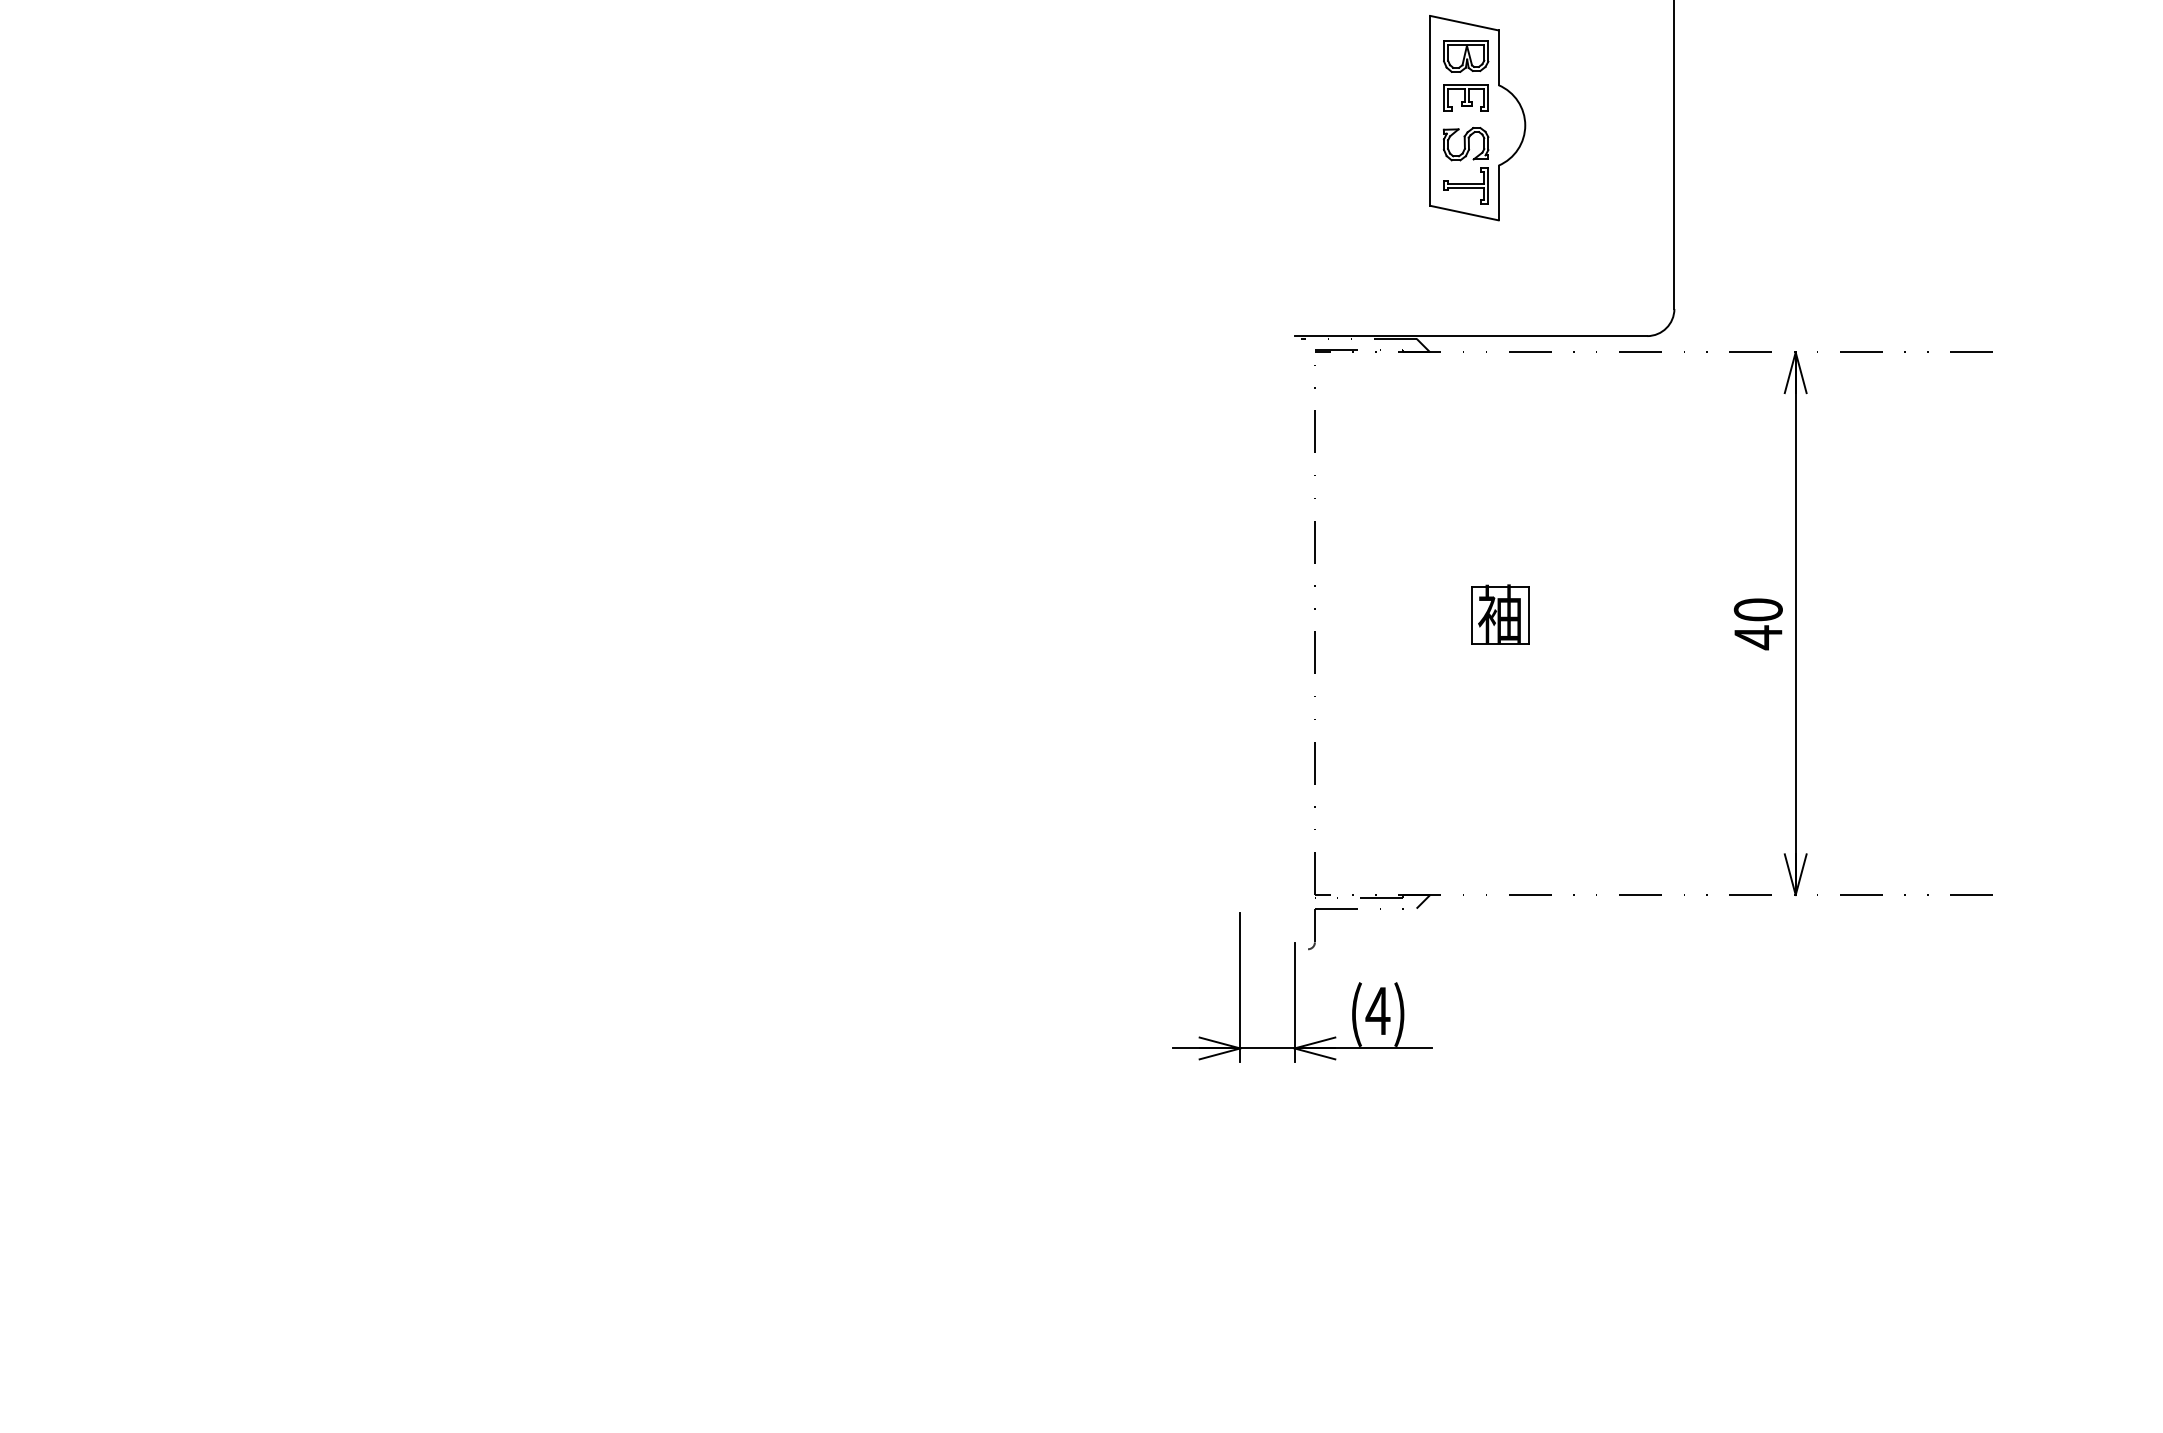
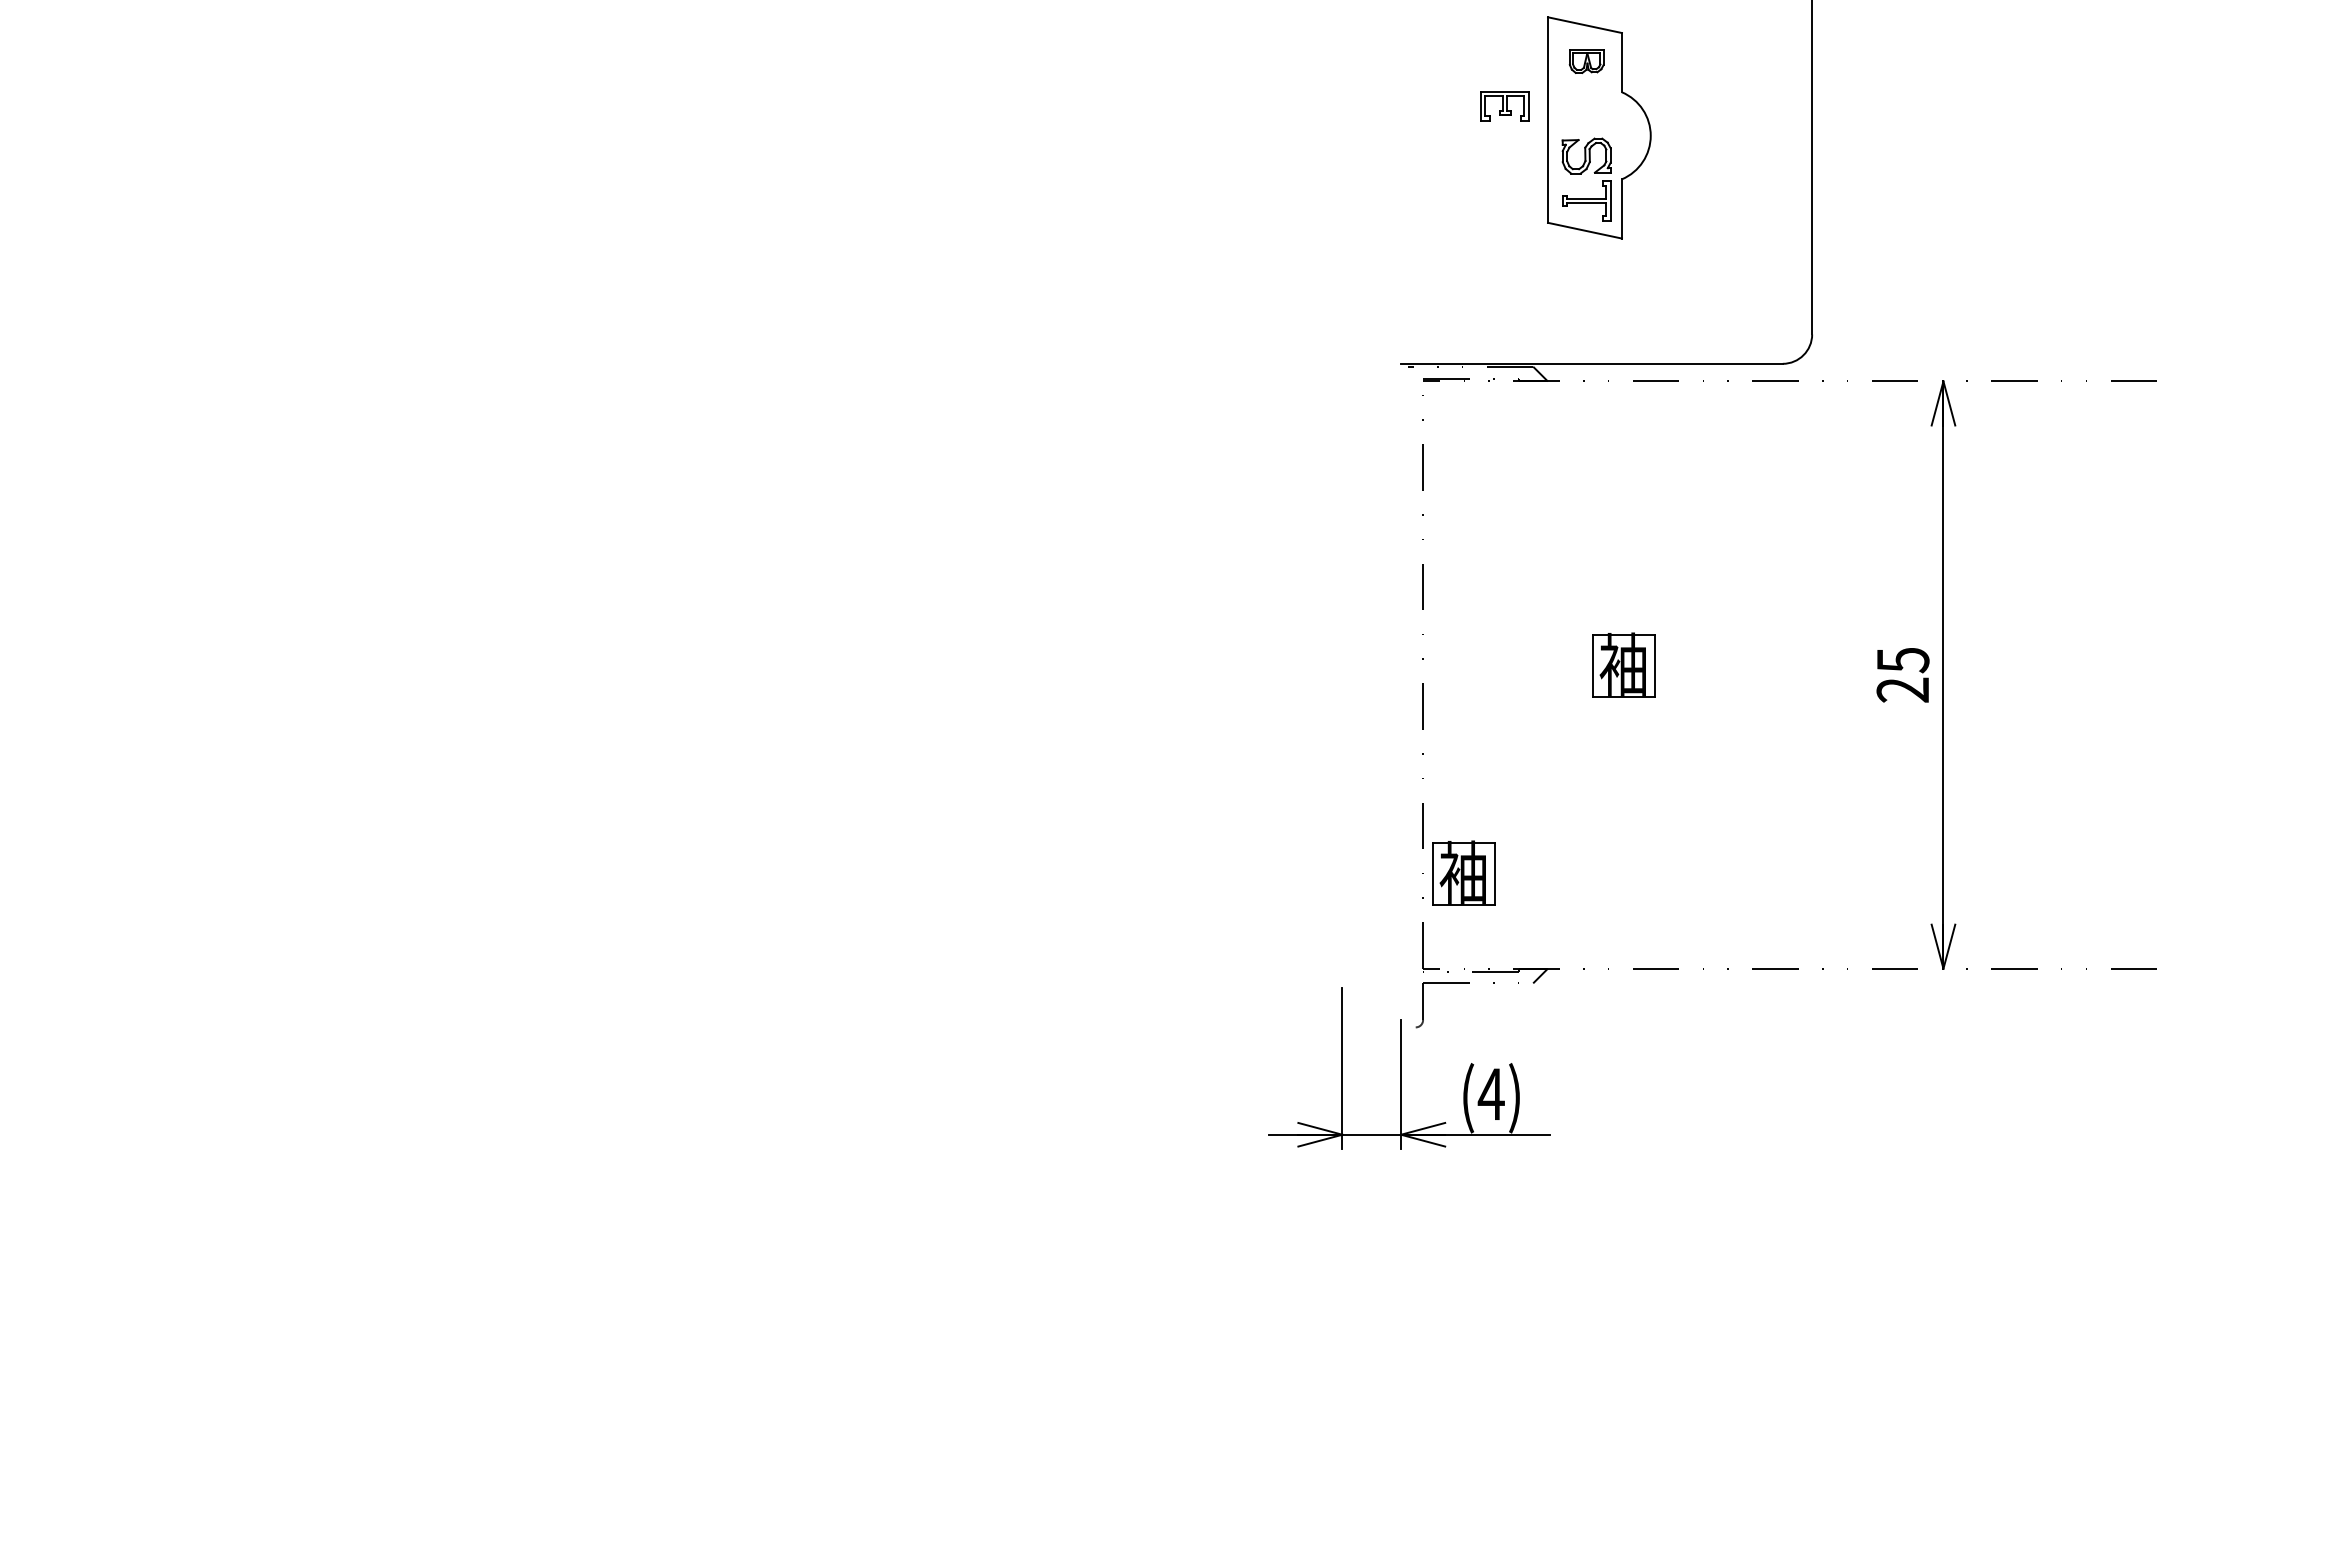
part: (1465, 56) -> (1586, 61), size x0.7
part: (1465, 98) -> (1504, 106), moved
text: (1757, 624) -> (1902, 675), 40 -> 25
part: (1352, 806) -> (1463, 872), added

